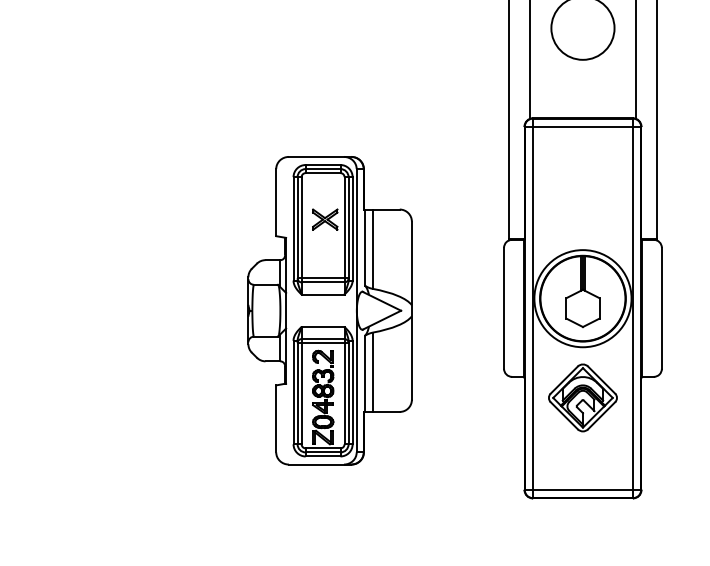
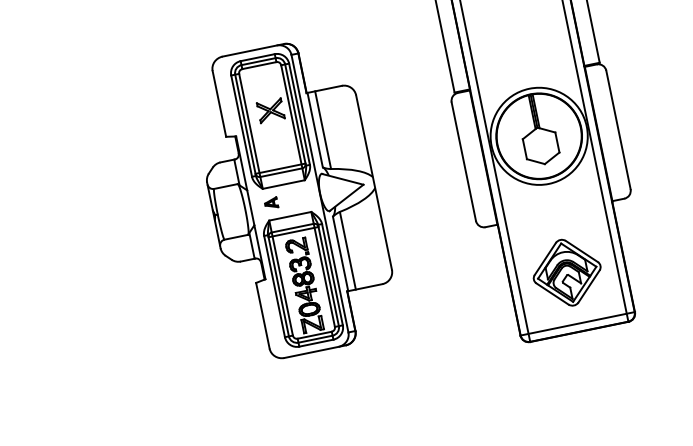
part: (307, 310) -> (271, 203), added
part: (582, 397) -> (566, 272), moved

